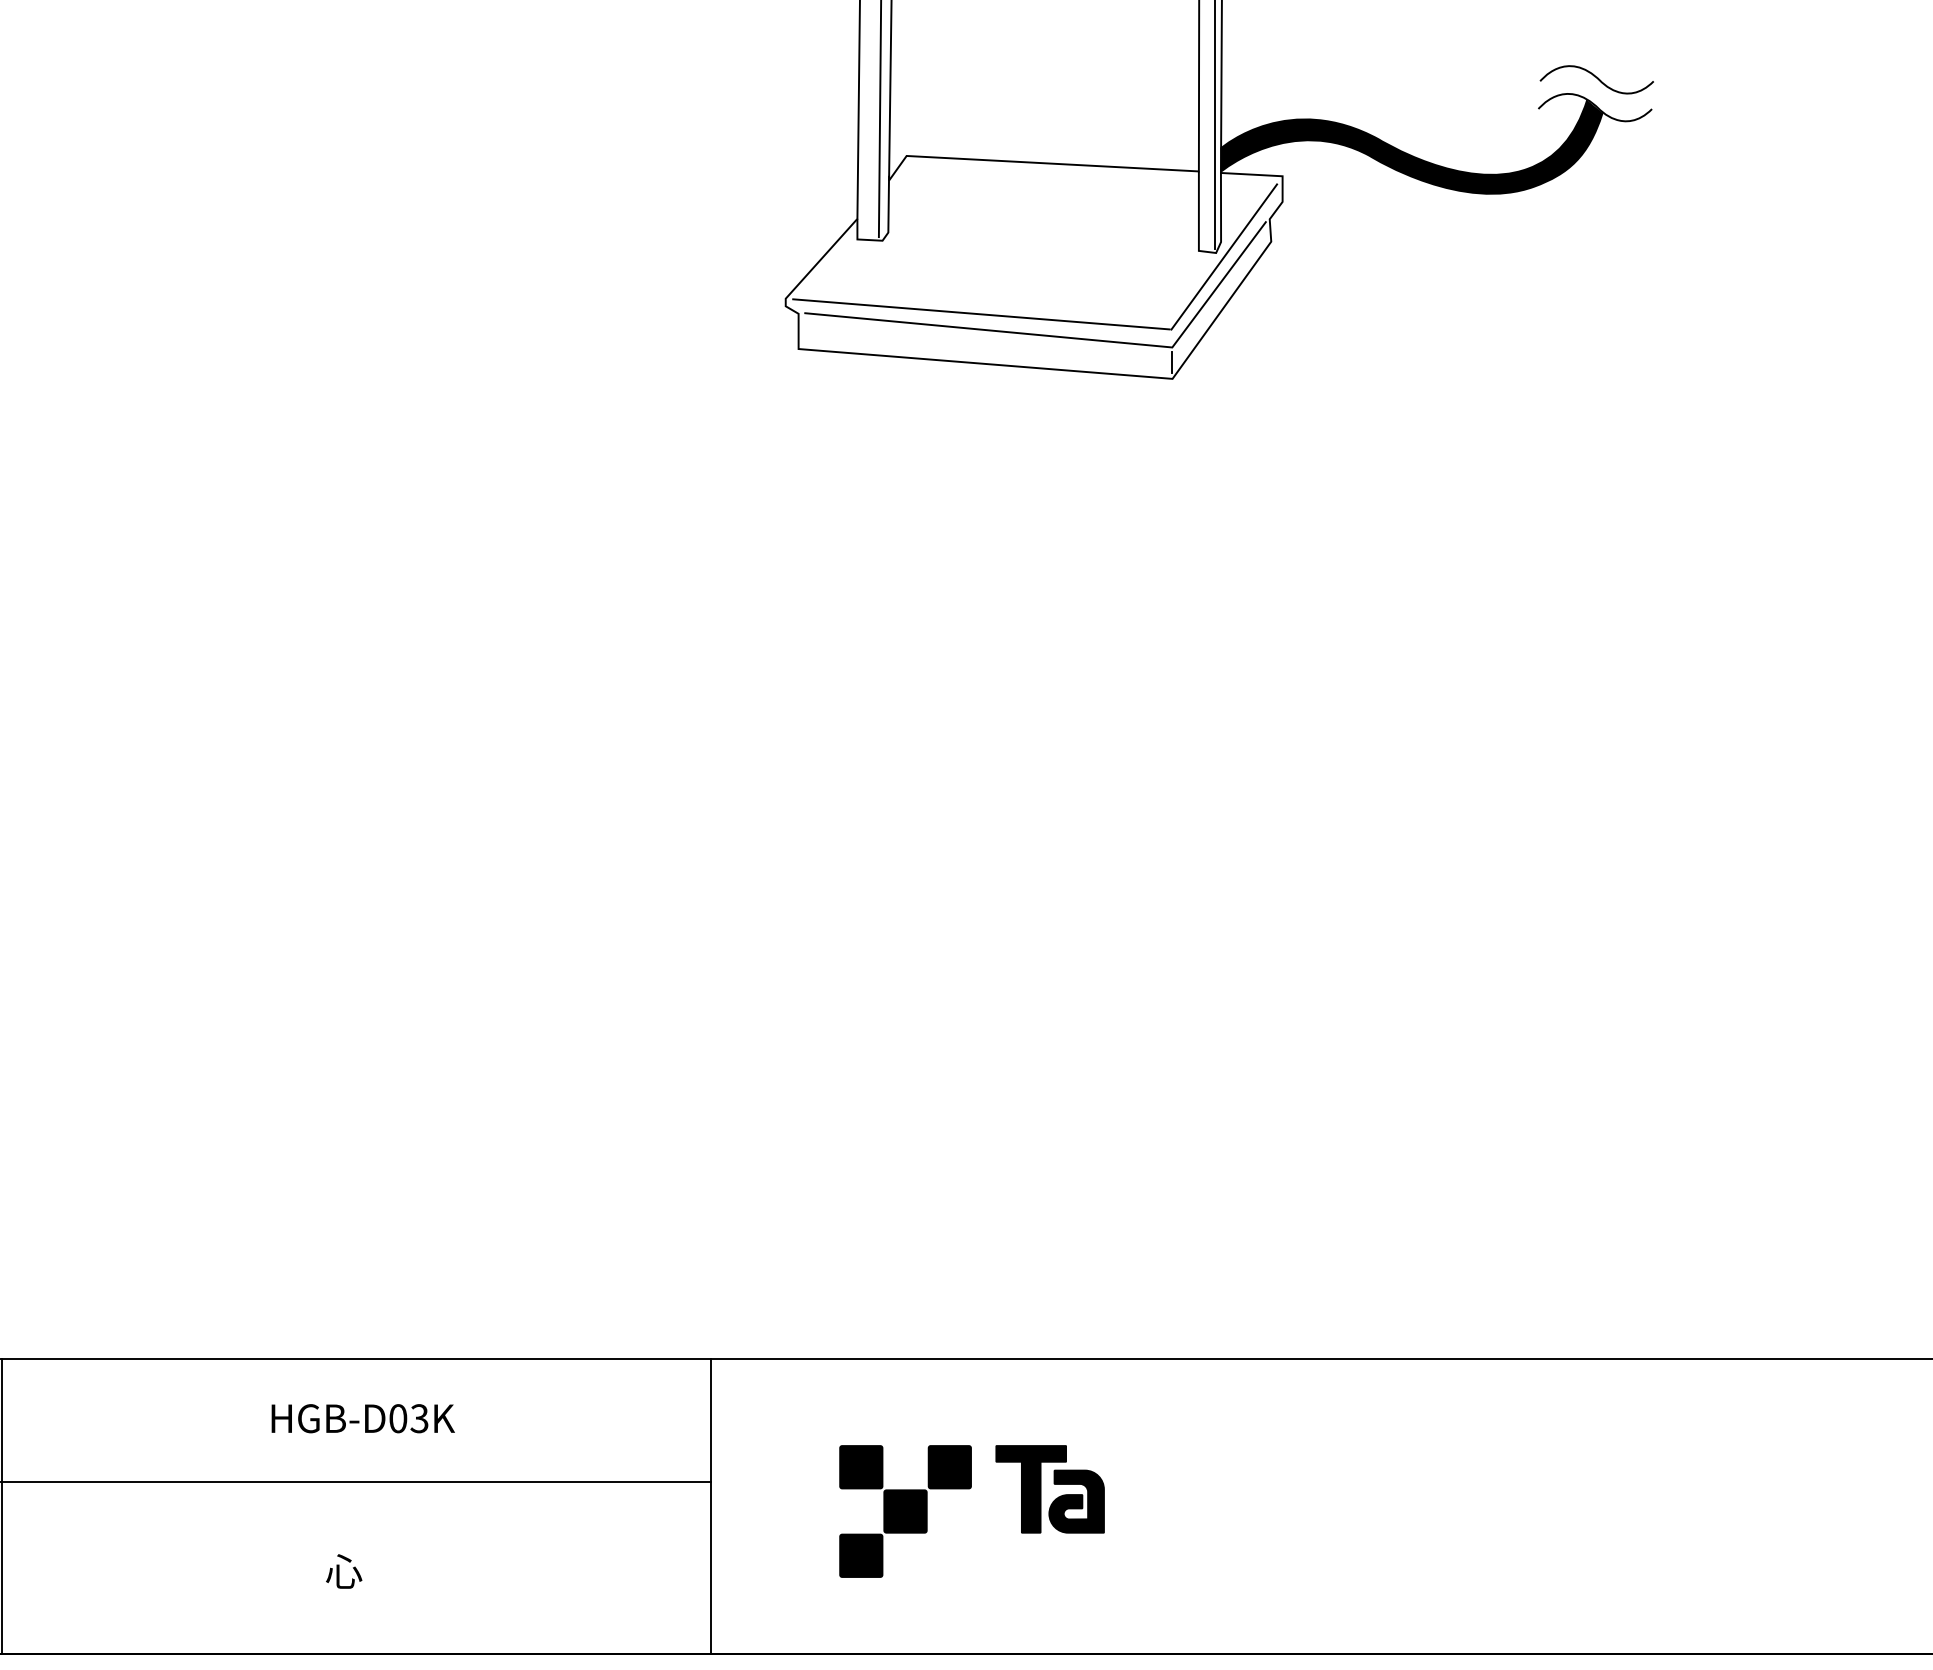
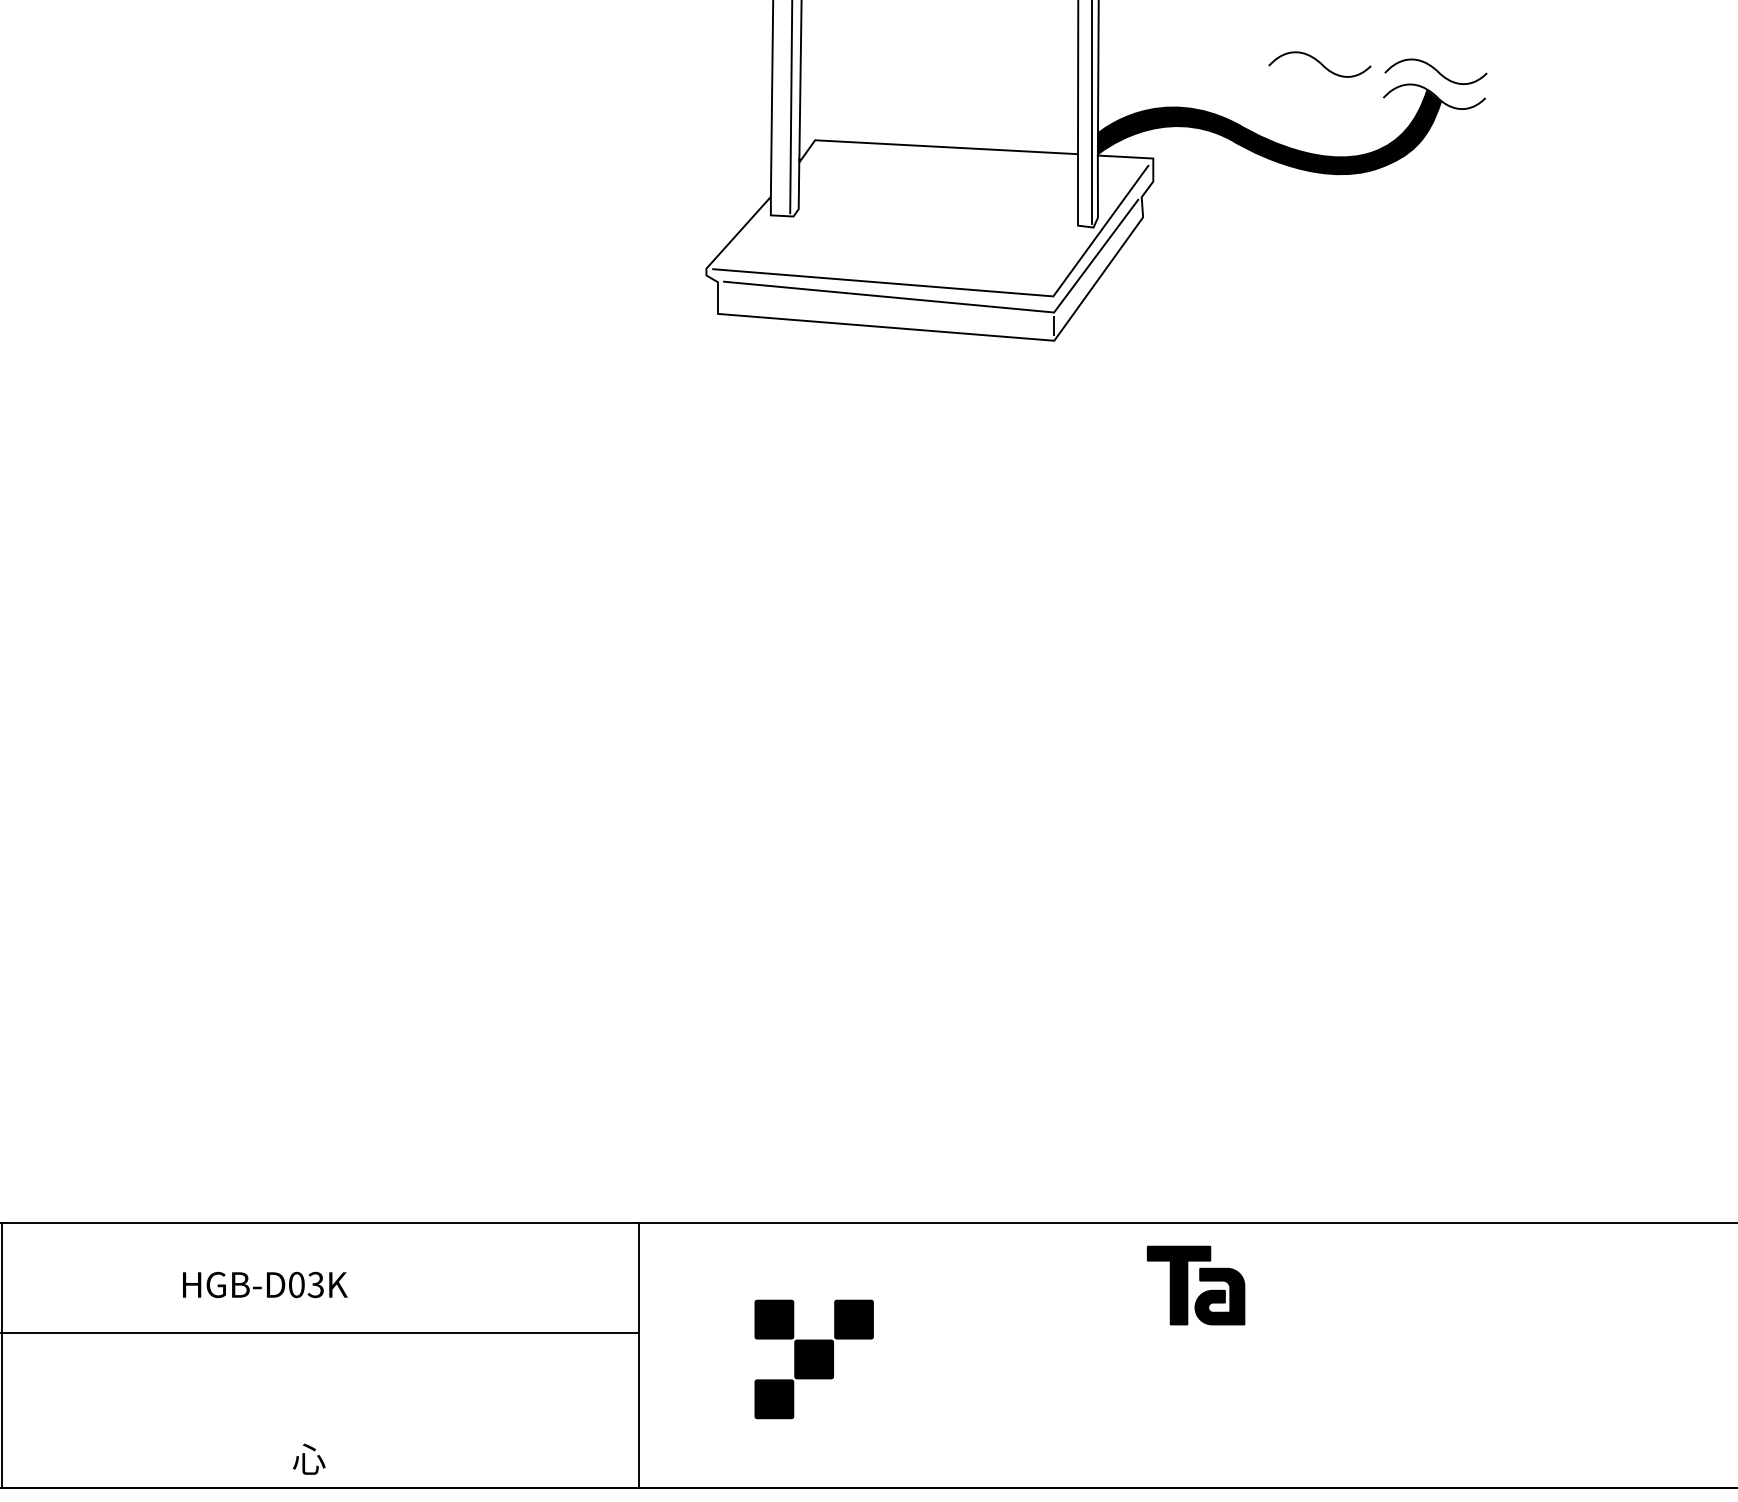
curve: (1467, 70) -> (1319, 63), added
part: (362, 1418) -> (264, 1284), moved
part: (1054, 1484) -> (1199, 1281), moved
part: (344, 1571) -> (309, 1459), moved

